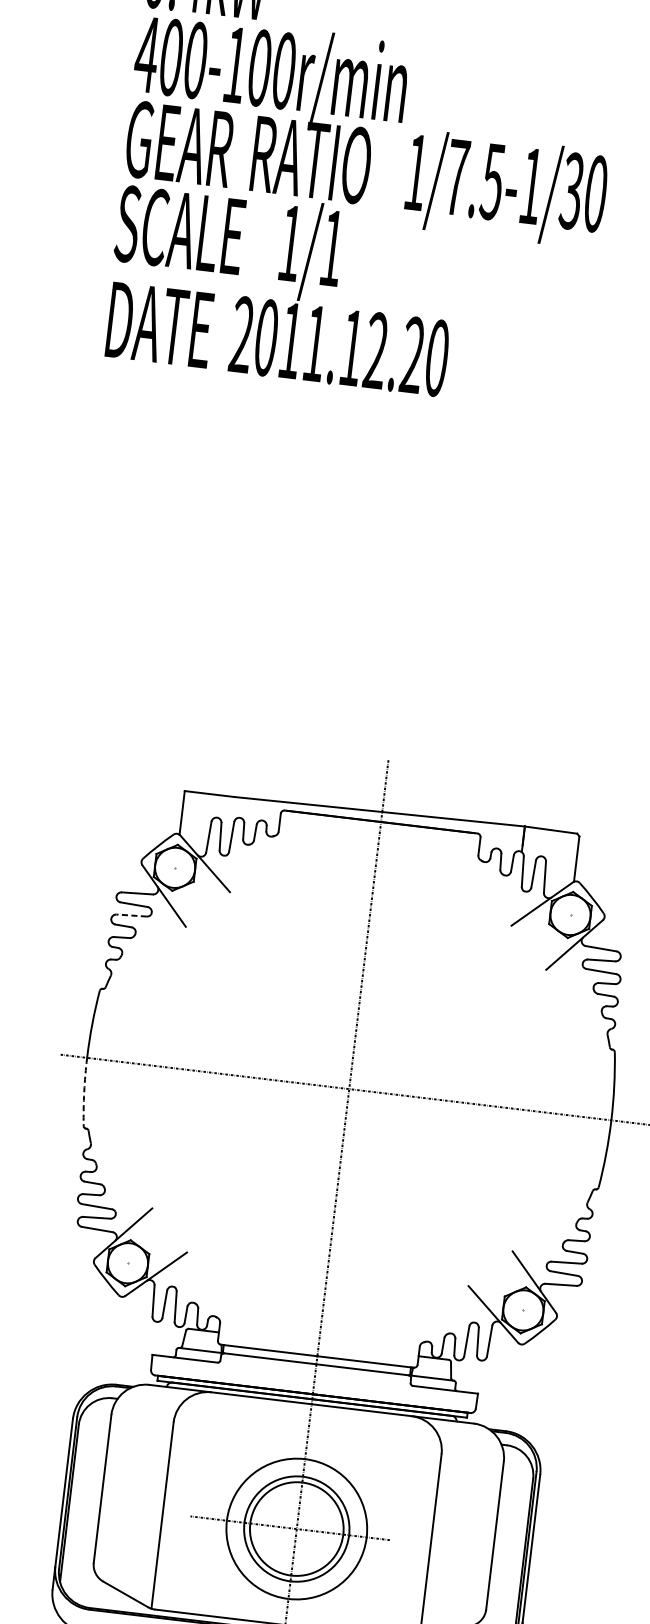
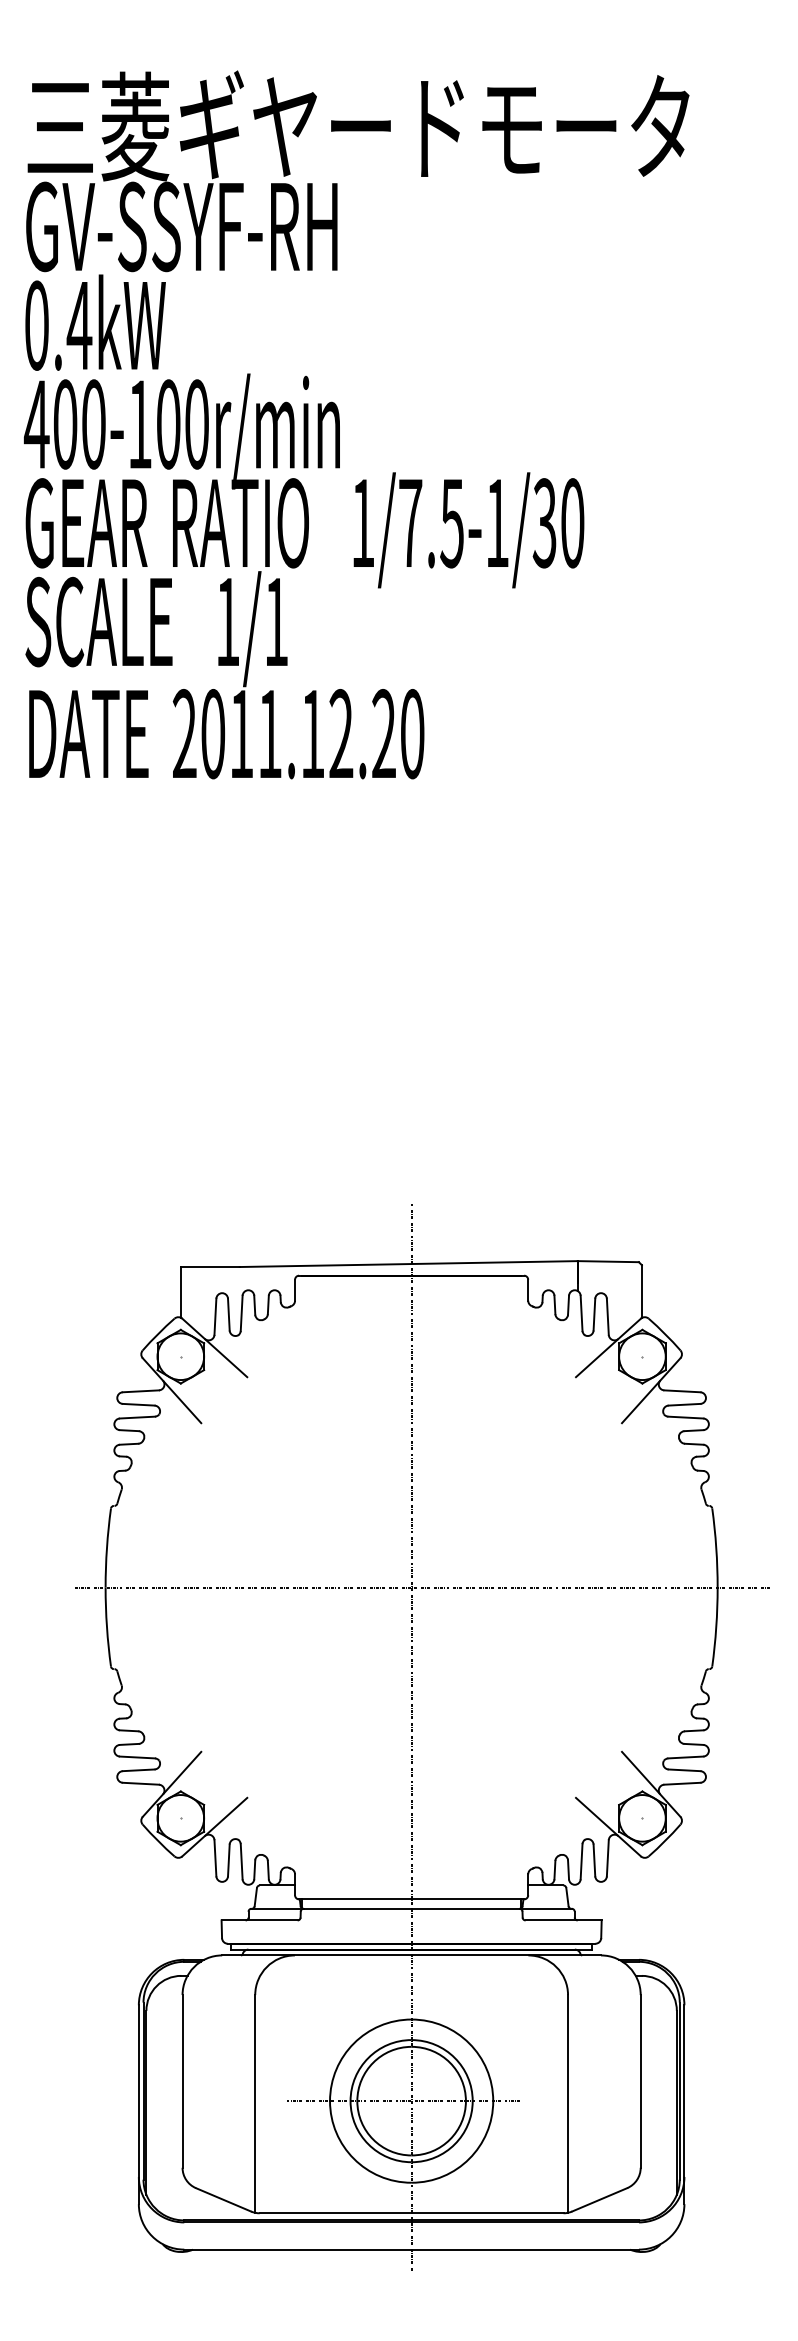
line: (131, 915) -> (137, 1417), dashed -> solid
arc: (83, 1092) -> (106, 1627), dashed -> solid

